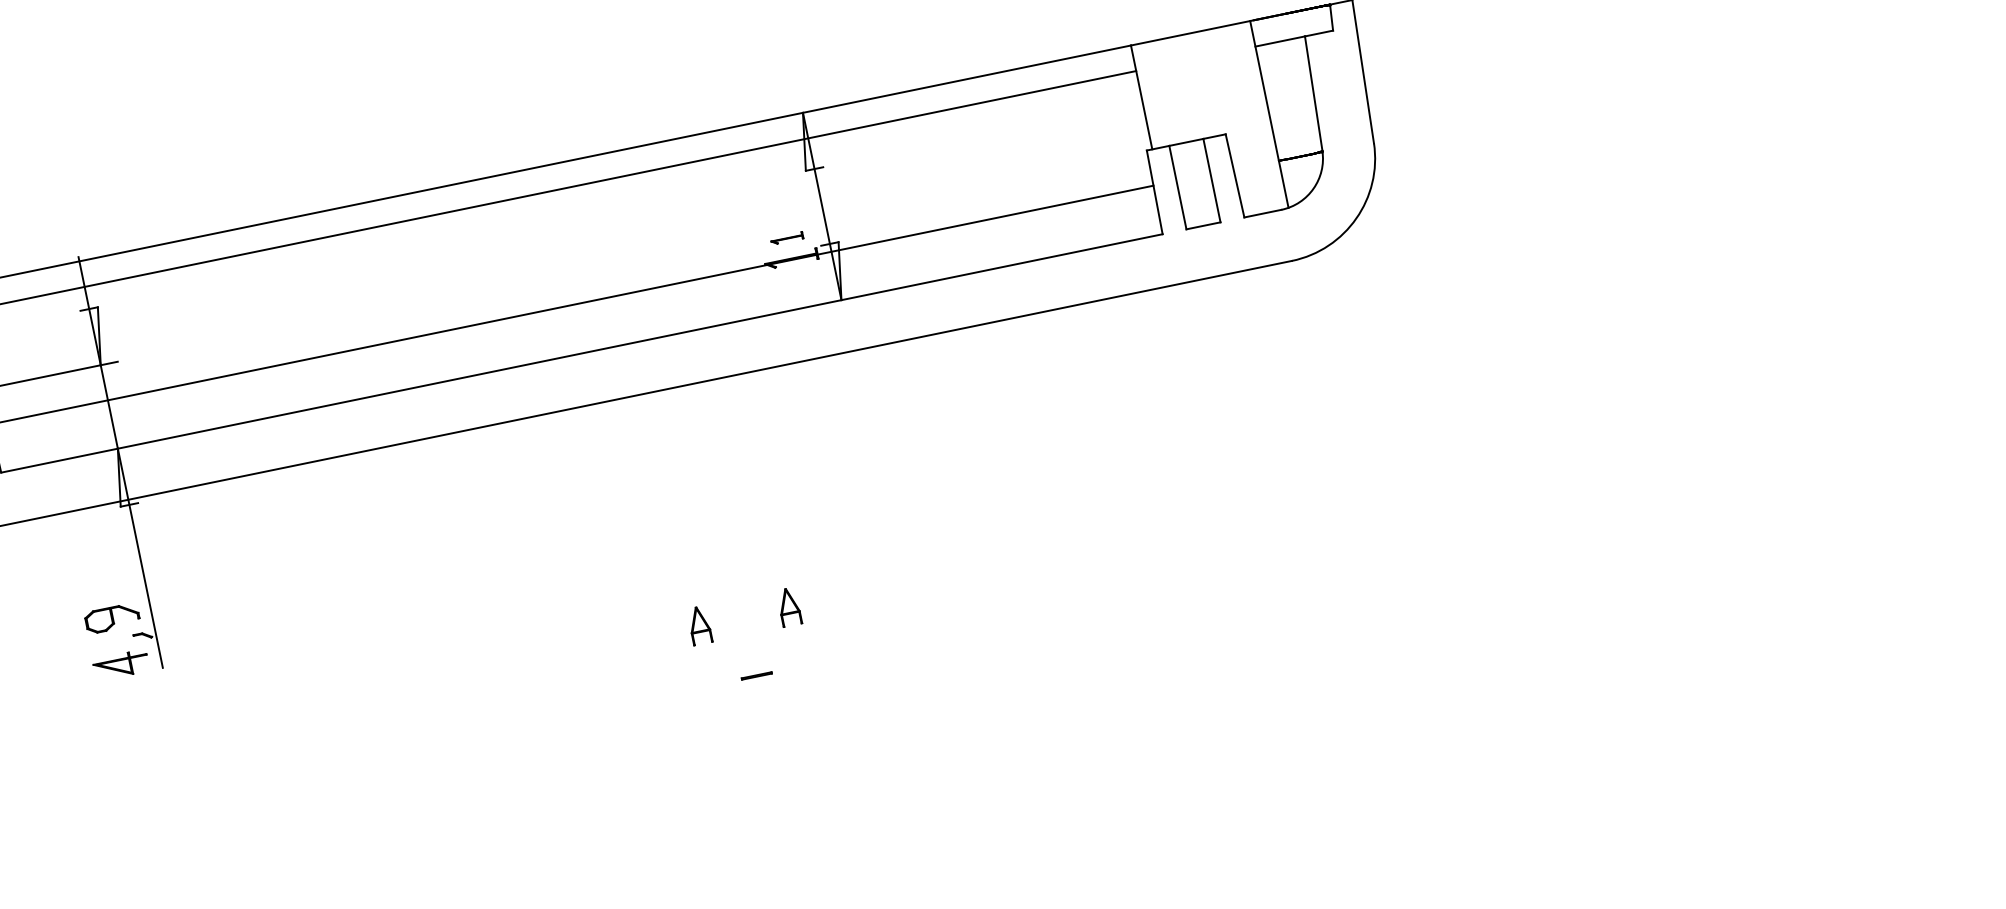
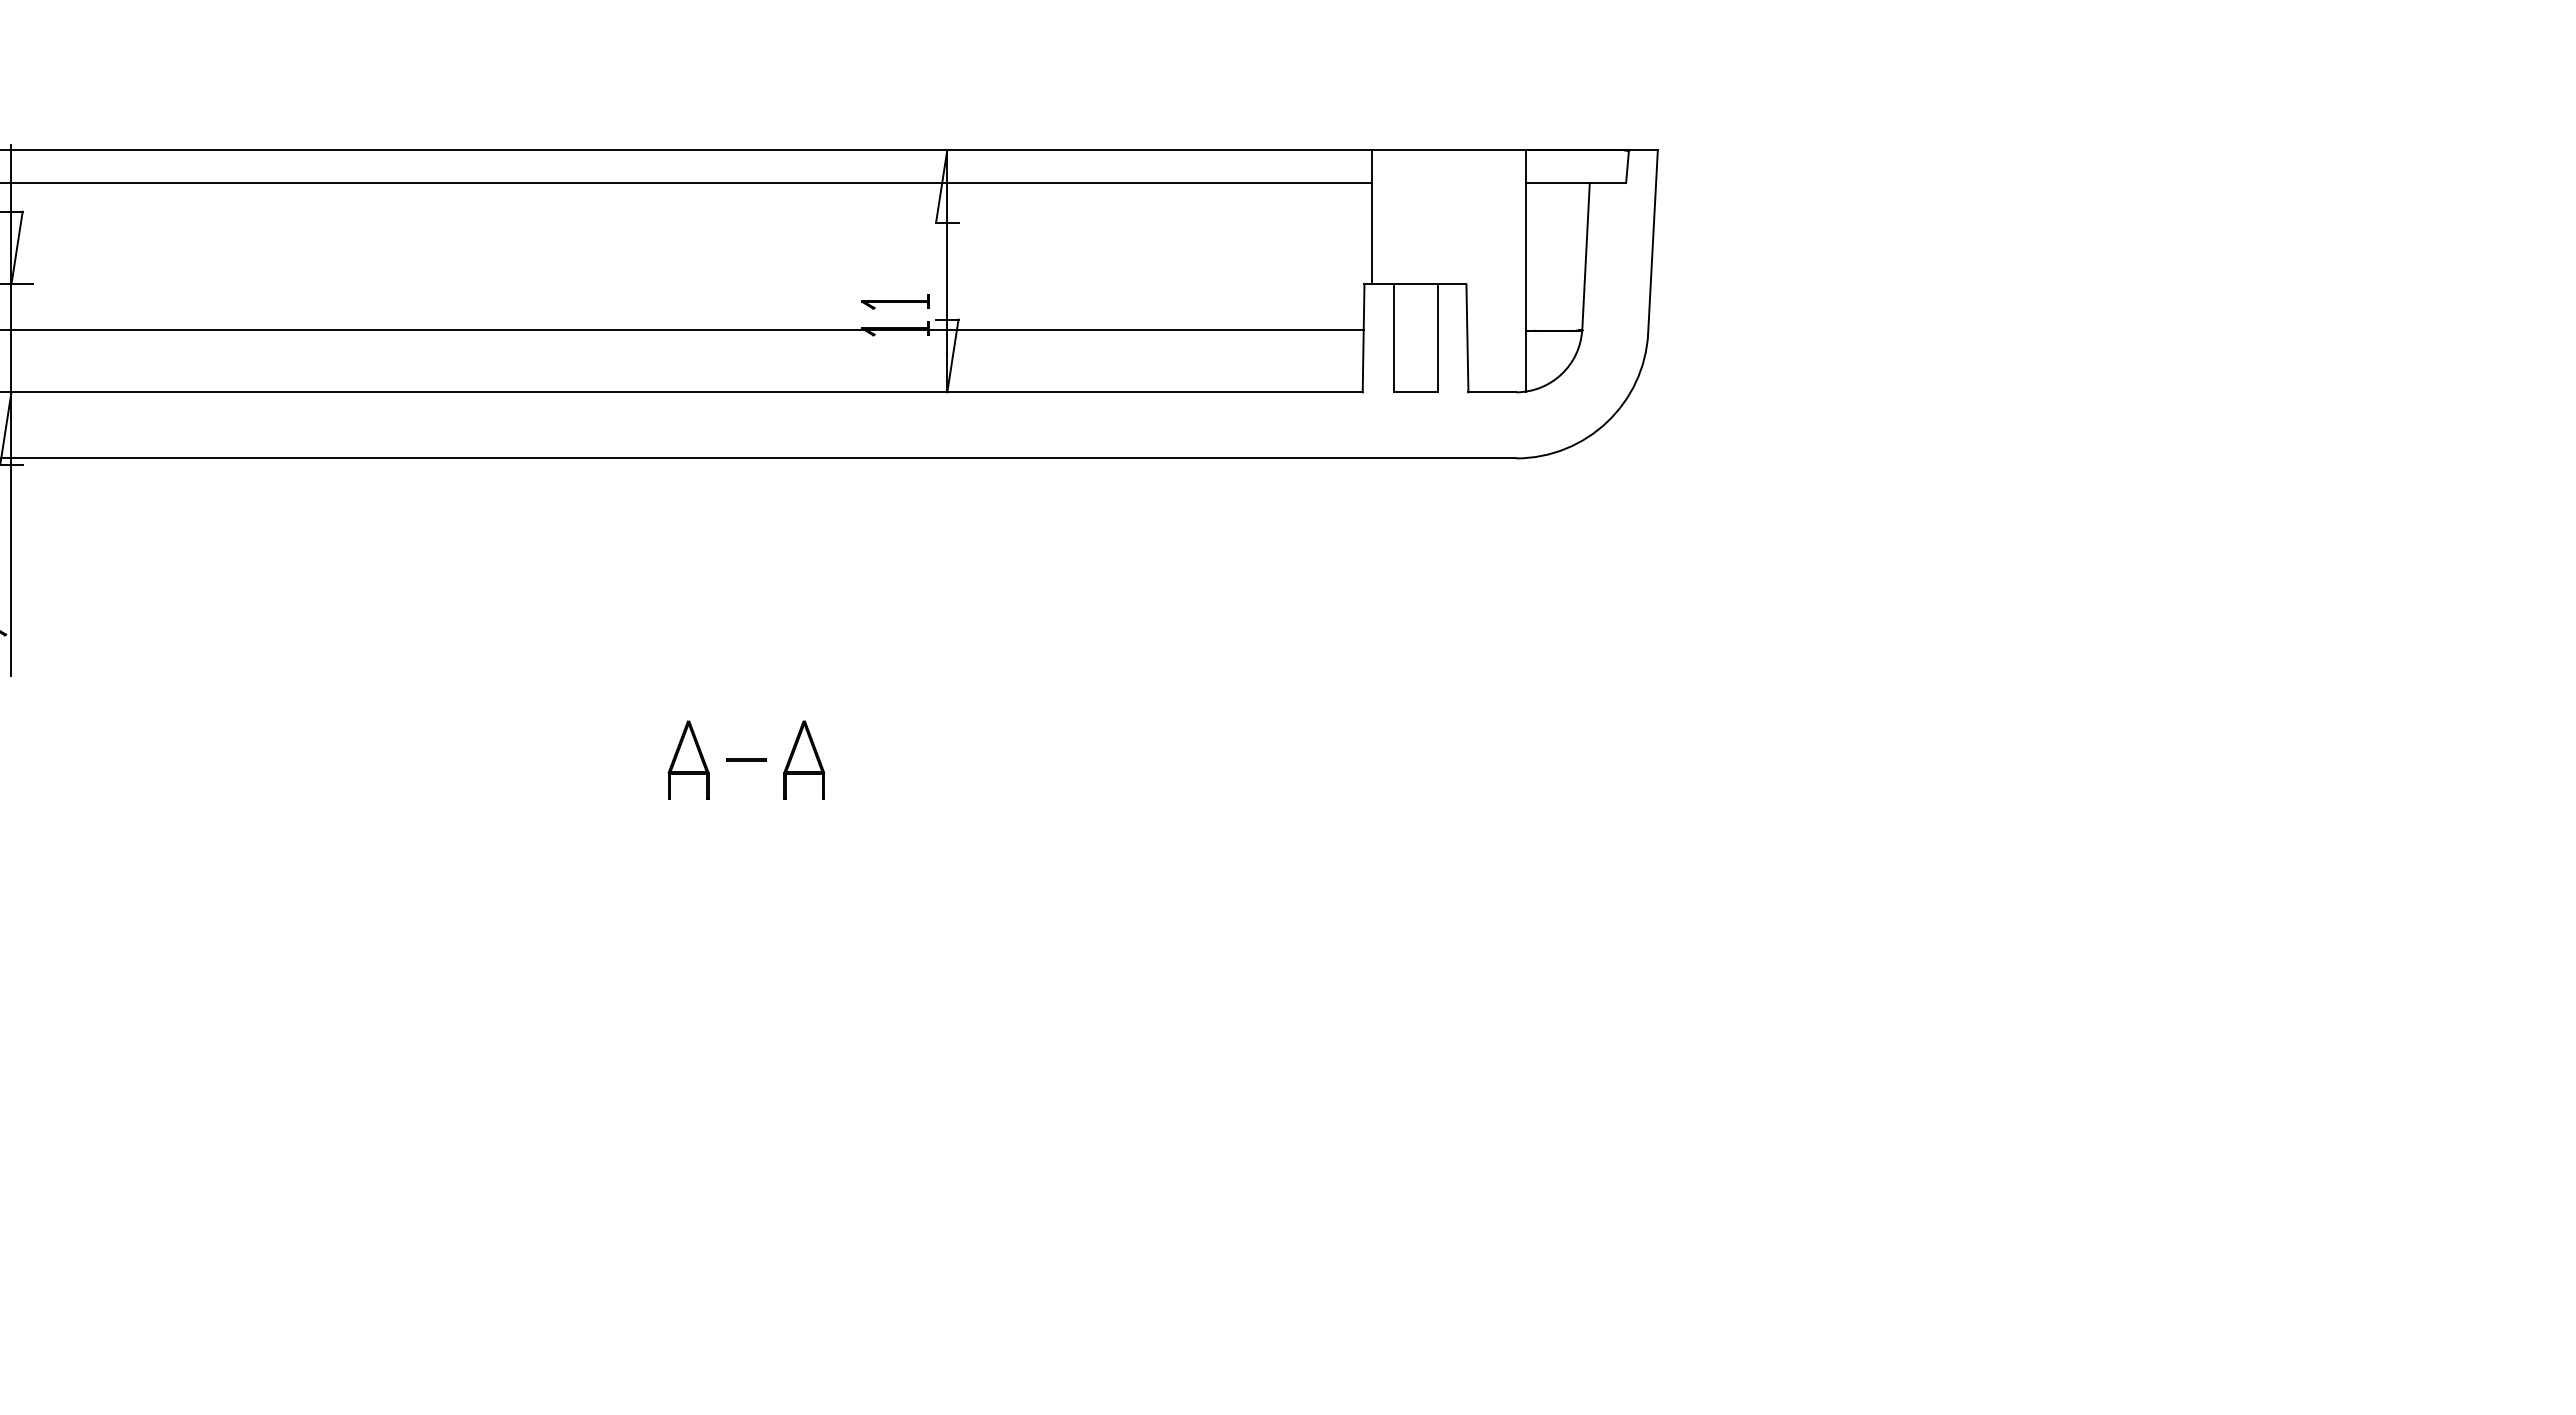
part: (786, 238) -> (895, 301), size x1.67
part: (789, 606) -> (804, 759), size x1.67
part: (699, 625) -> (688, 759), size x1.67
line: (756, 675) -> (746, 759), moved

